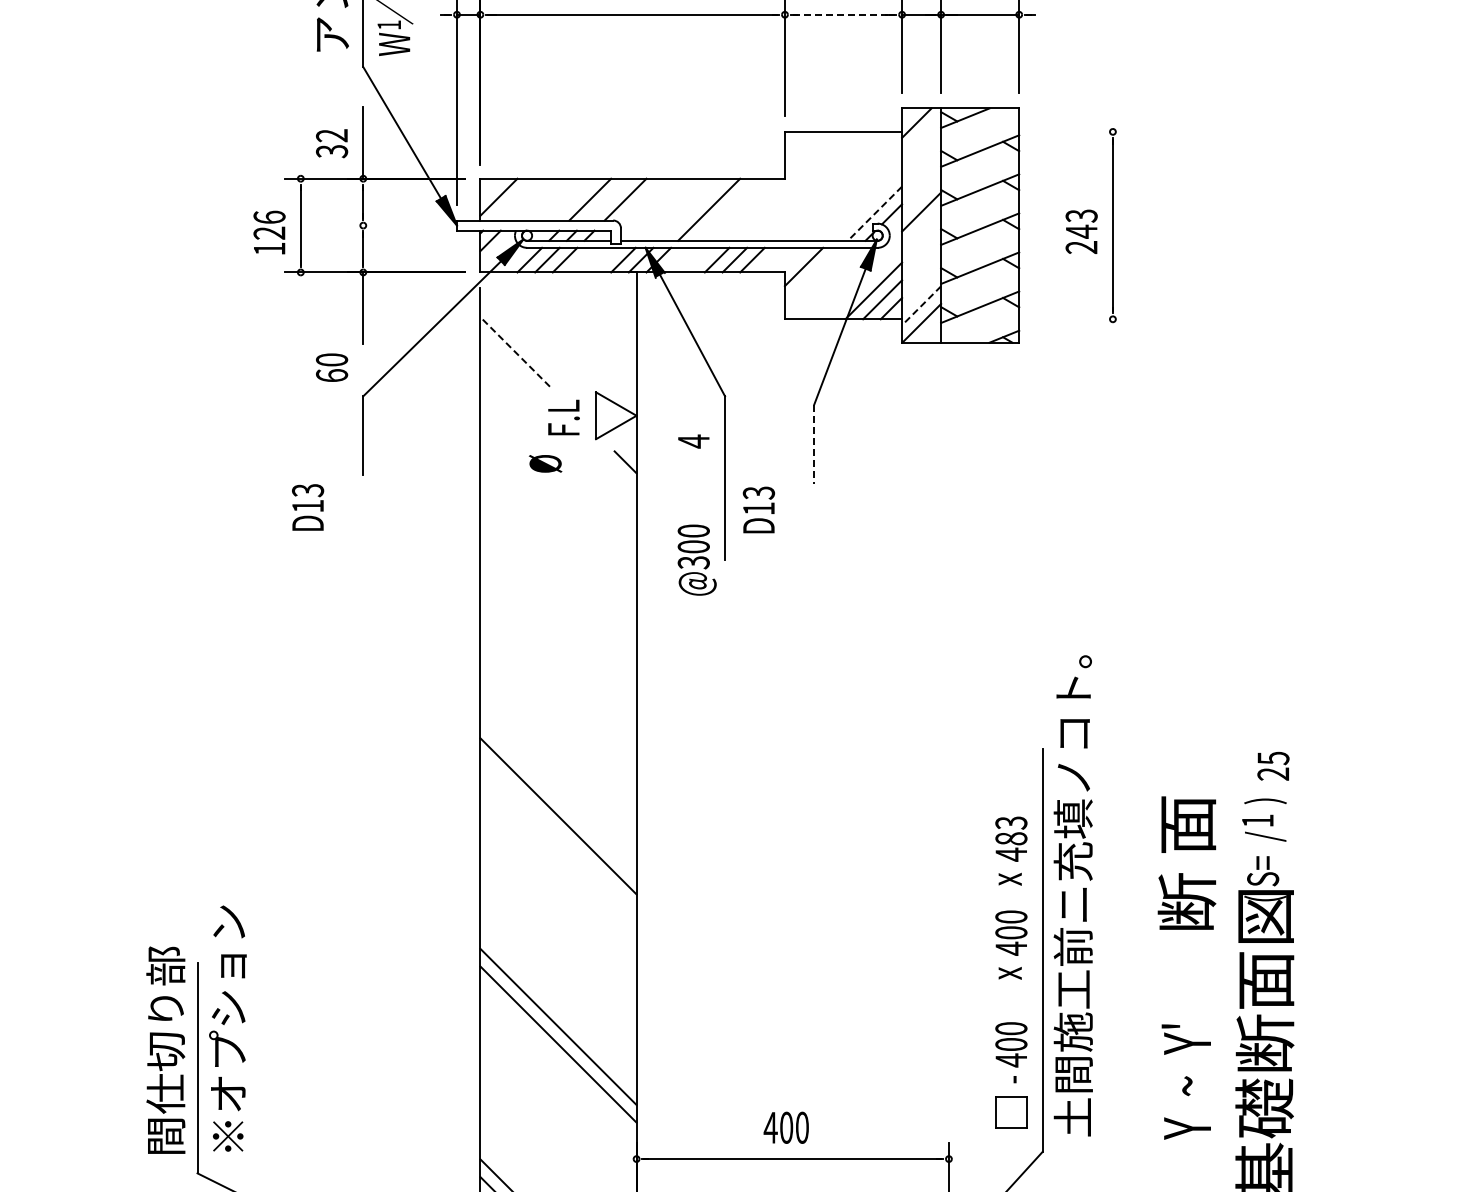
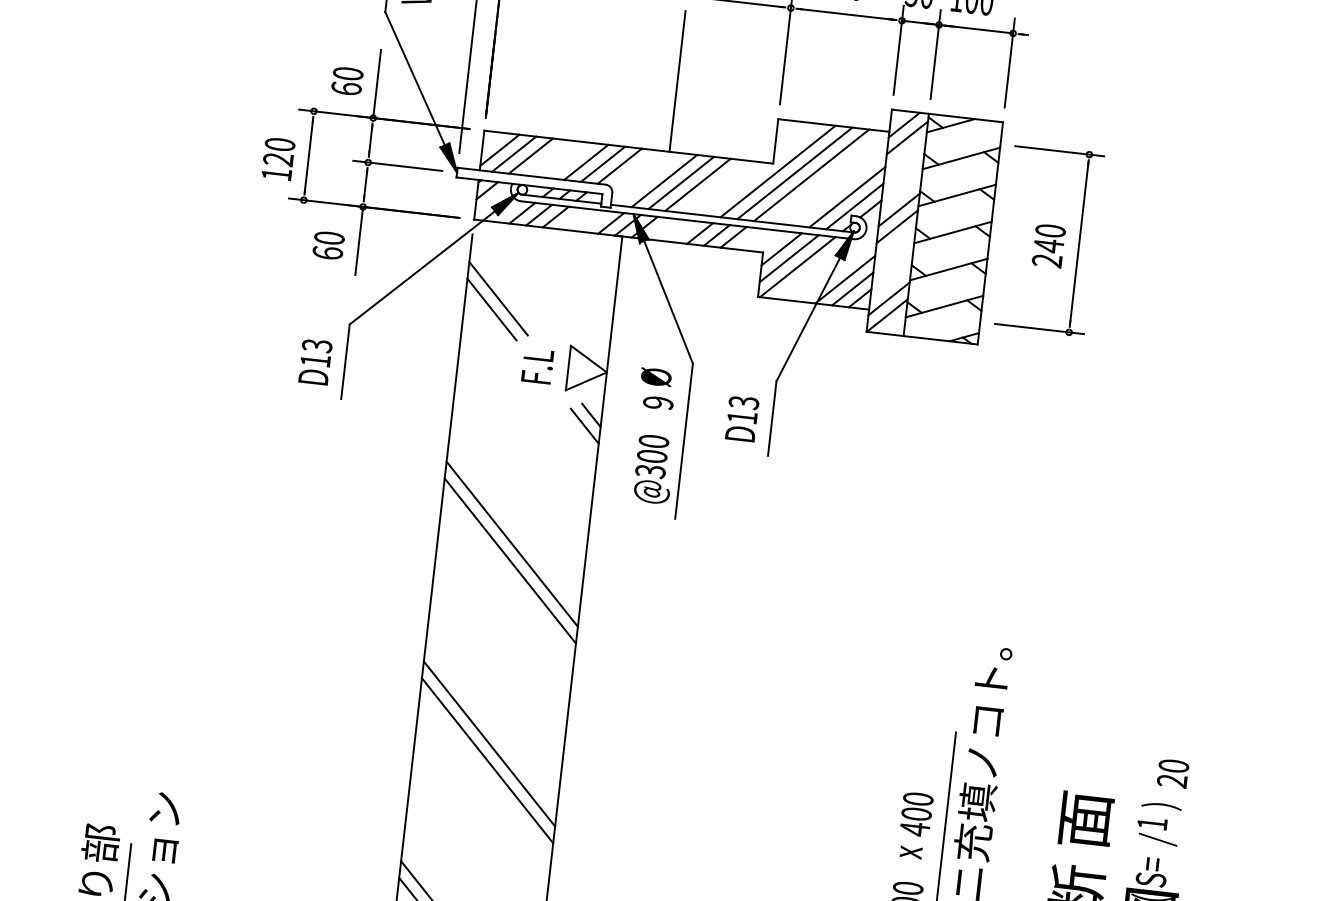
line: (843, 14) -> (846, 14), dashed -> solid
line: (675, 104) -> (677, 81), added
line: (1081, 131) -> (1059, 150), added
line: (921, 135) -> (907, 137), added
text: (332, 143) -> (347, 81), 32 -> 60
line: (790, 185) -> (777, 170), added
line: (808, 185) -> (794, 172), added
line: (825, 185) -> (810, 174), added
line: (514, 199) -> (514, 154), added
line: (531, 199) -> (530, 155), added
line: (607, 199) -> (602, 164), added
line: (866, 204) -> (847, 196), added
line: (673, 209) -> (664, 180), added
line: (691, 209) -> (681, 182), added
line: (874, 214) -> (854, 207), dashed -> solid
text: (1081, 215) -> (1050, 230), 243 -> 240
text: (269, 216) -> (280, 143), 126 -> 120
line: (394, 225) -> (397, 165), added
line: (921, 229) -> (897, 226), added
line: (812, 275) -> (788, 258), added
line: (822, 283) -> (797, 267), added
line: (921, 305) -> (889, 298), dashed -> solid
line: (1081, 319) -> (1039, 329), added
line: (514, 351) -> (498, 298), dashed -> solid
line: (509, 363) -> (491, 309), added
text: (332, 367) -> (329, 245), moved
text: (693, 441) -> (658, 402), 4 -> 9
line: (814, 444) -> (772, 418), dashed -> solid
text: (545, 463) -> (656, 376), moved
line: (619, 474) -> (584, 426), added
text: (308, 507) -> (315, 362), moved
text: (758, 509) -> (741, 418), moved
text: (696, 559) -> (653, 468), moved
line: (558, 605) -> (512, 543), added
line: (558, 623) -> (510, 561), added
text: (1273, 758) -> (1173, 766), 25 -> 20
text: (1011, 830) -> (917, 806), 483 -> 400
line: (558, 833) -> (487, 760), added

